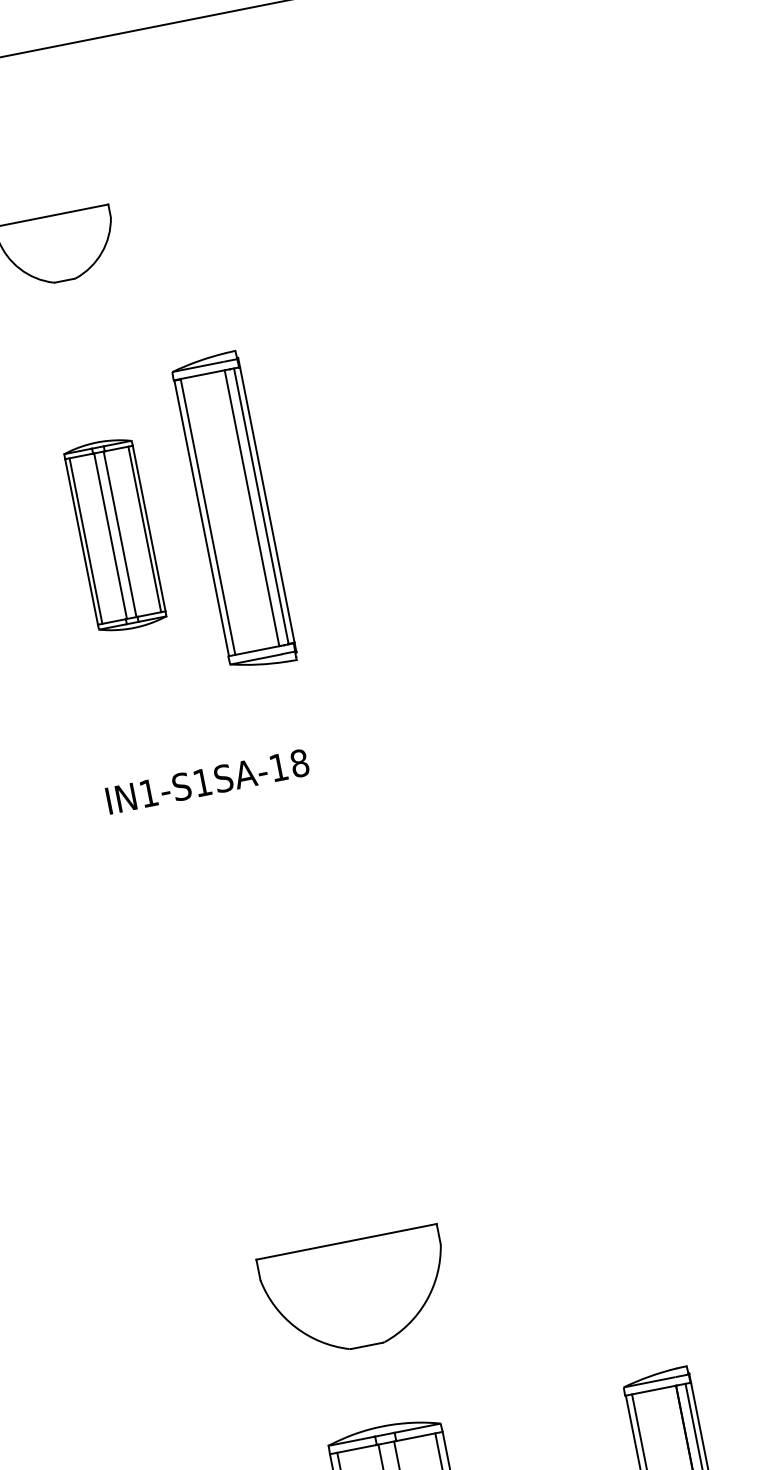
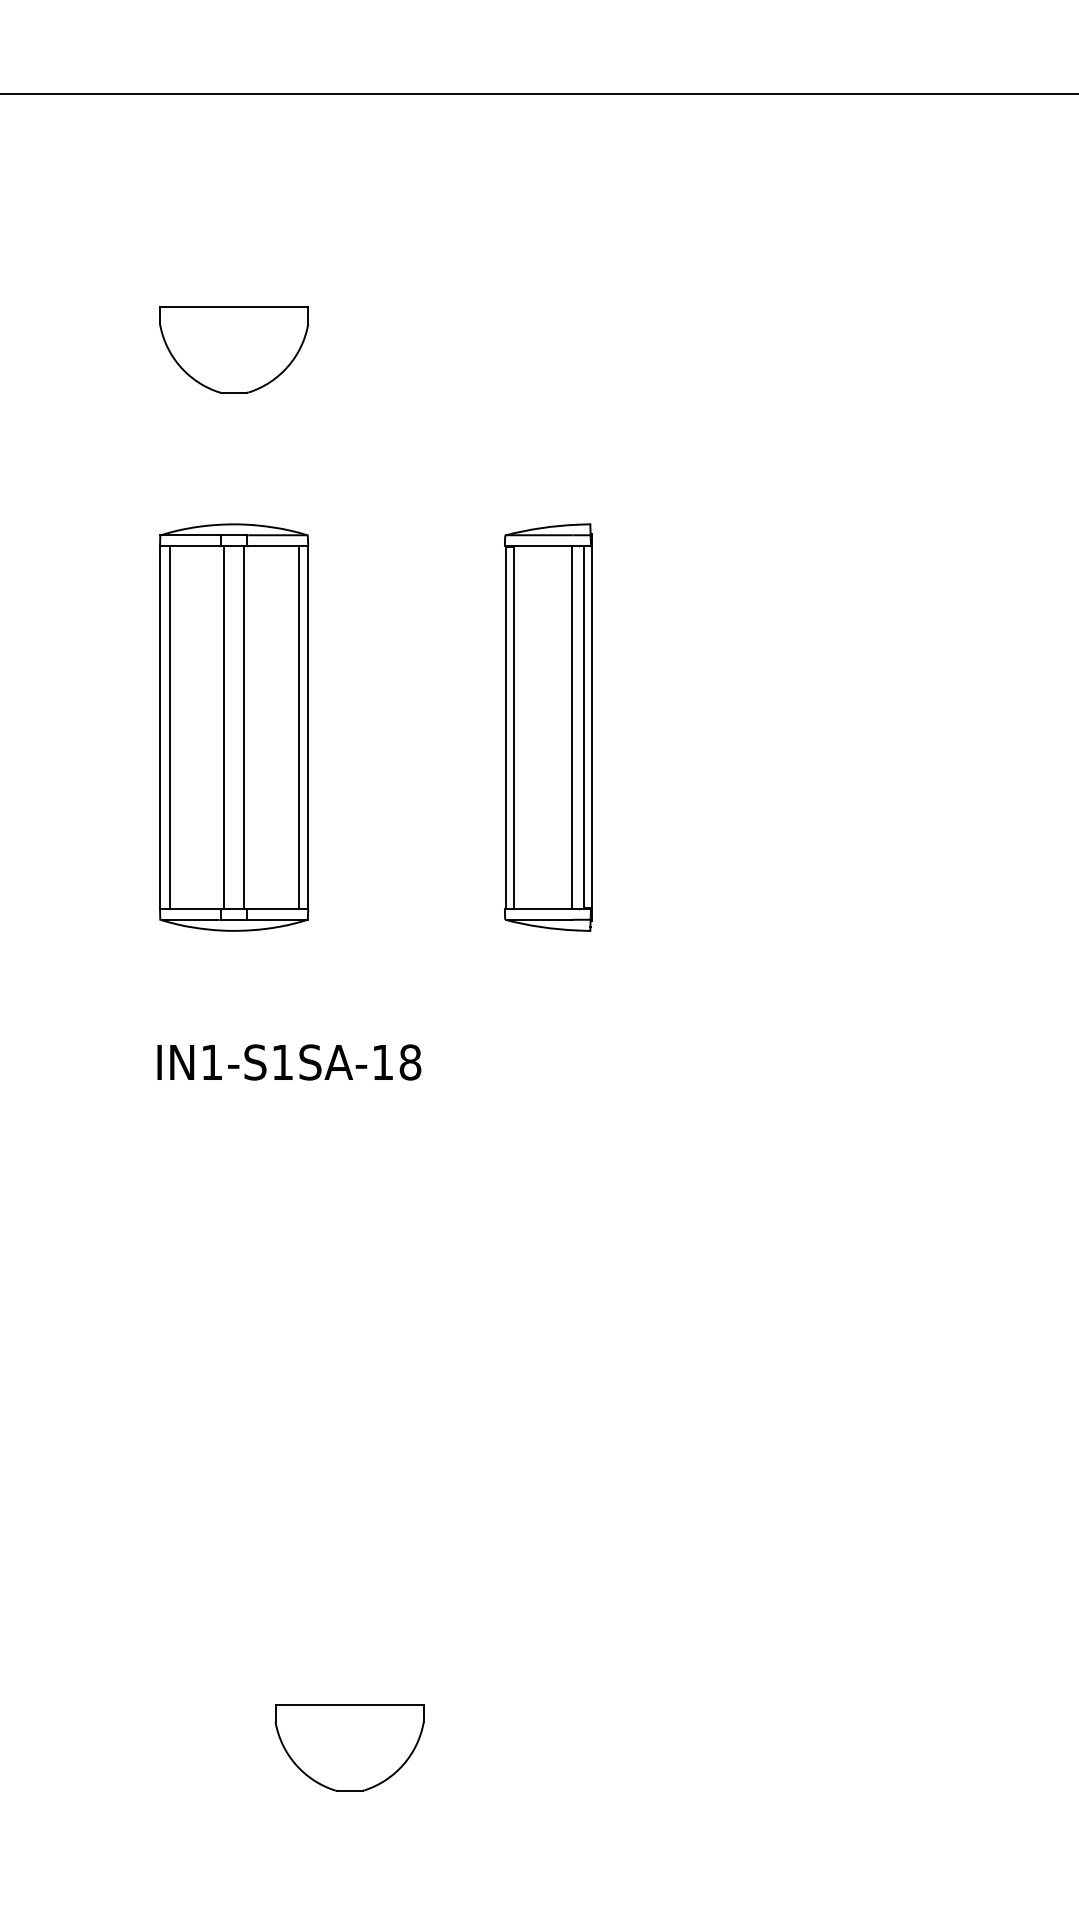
part: (234, 511) -> (548, 727), moved
part: (115, 535) -> (234, 727), size x1.67
part: (356, 1293) -> (349, 1747), size x0.62

